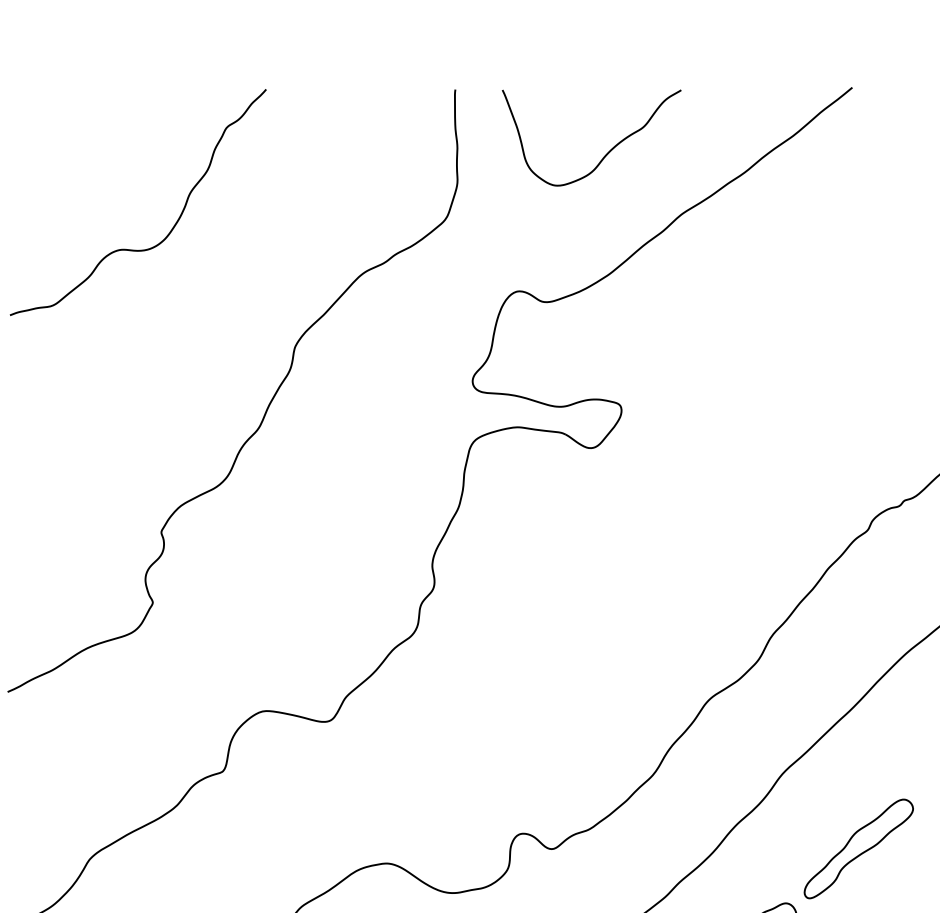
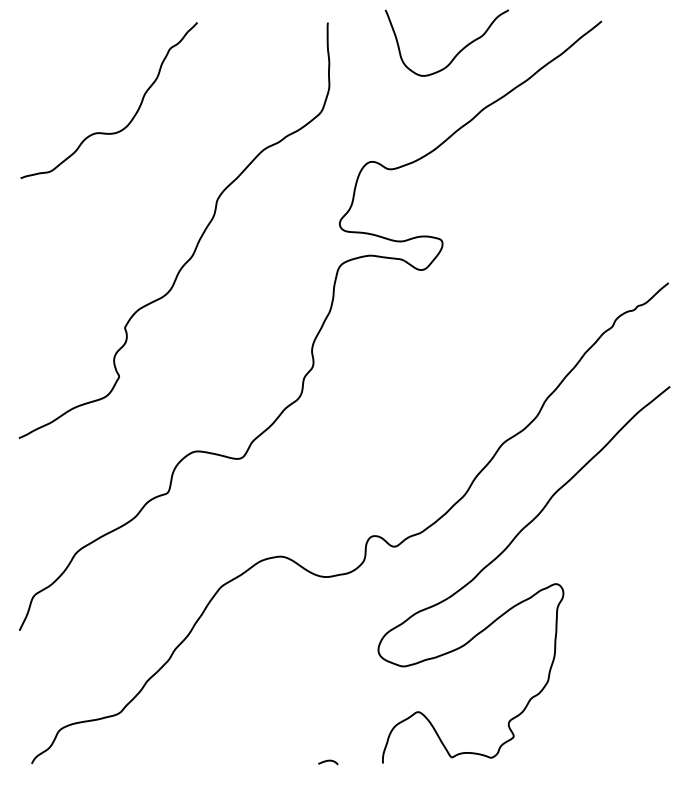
curve: (606, 151) -> (457, 52), moved
part: (859, 848) -> (606, 546), removed

